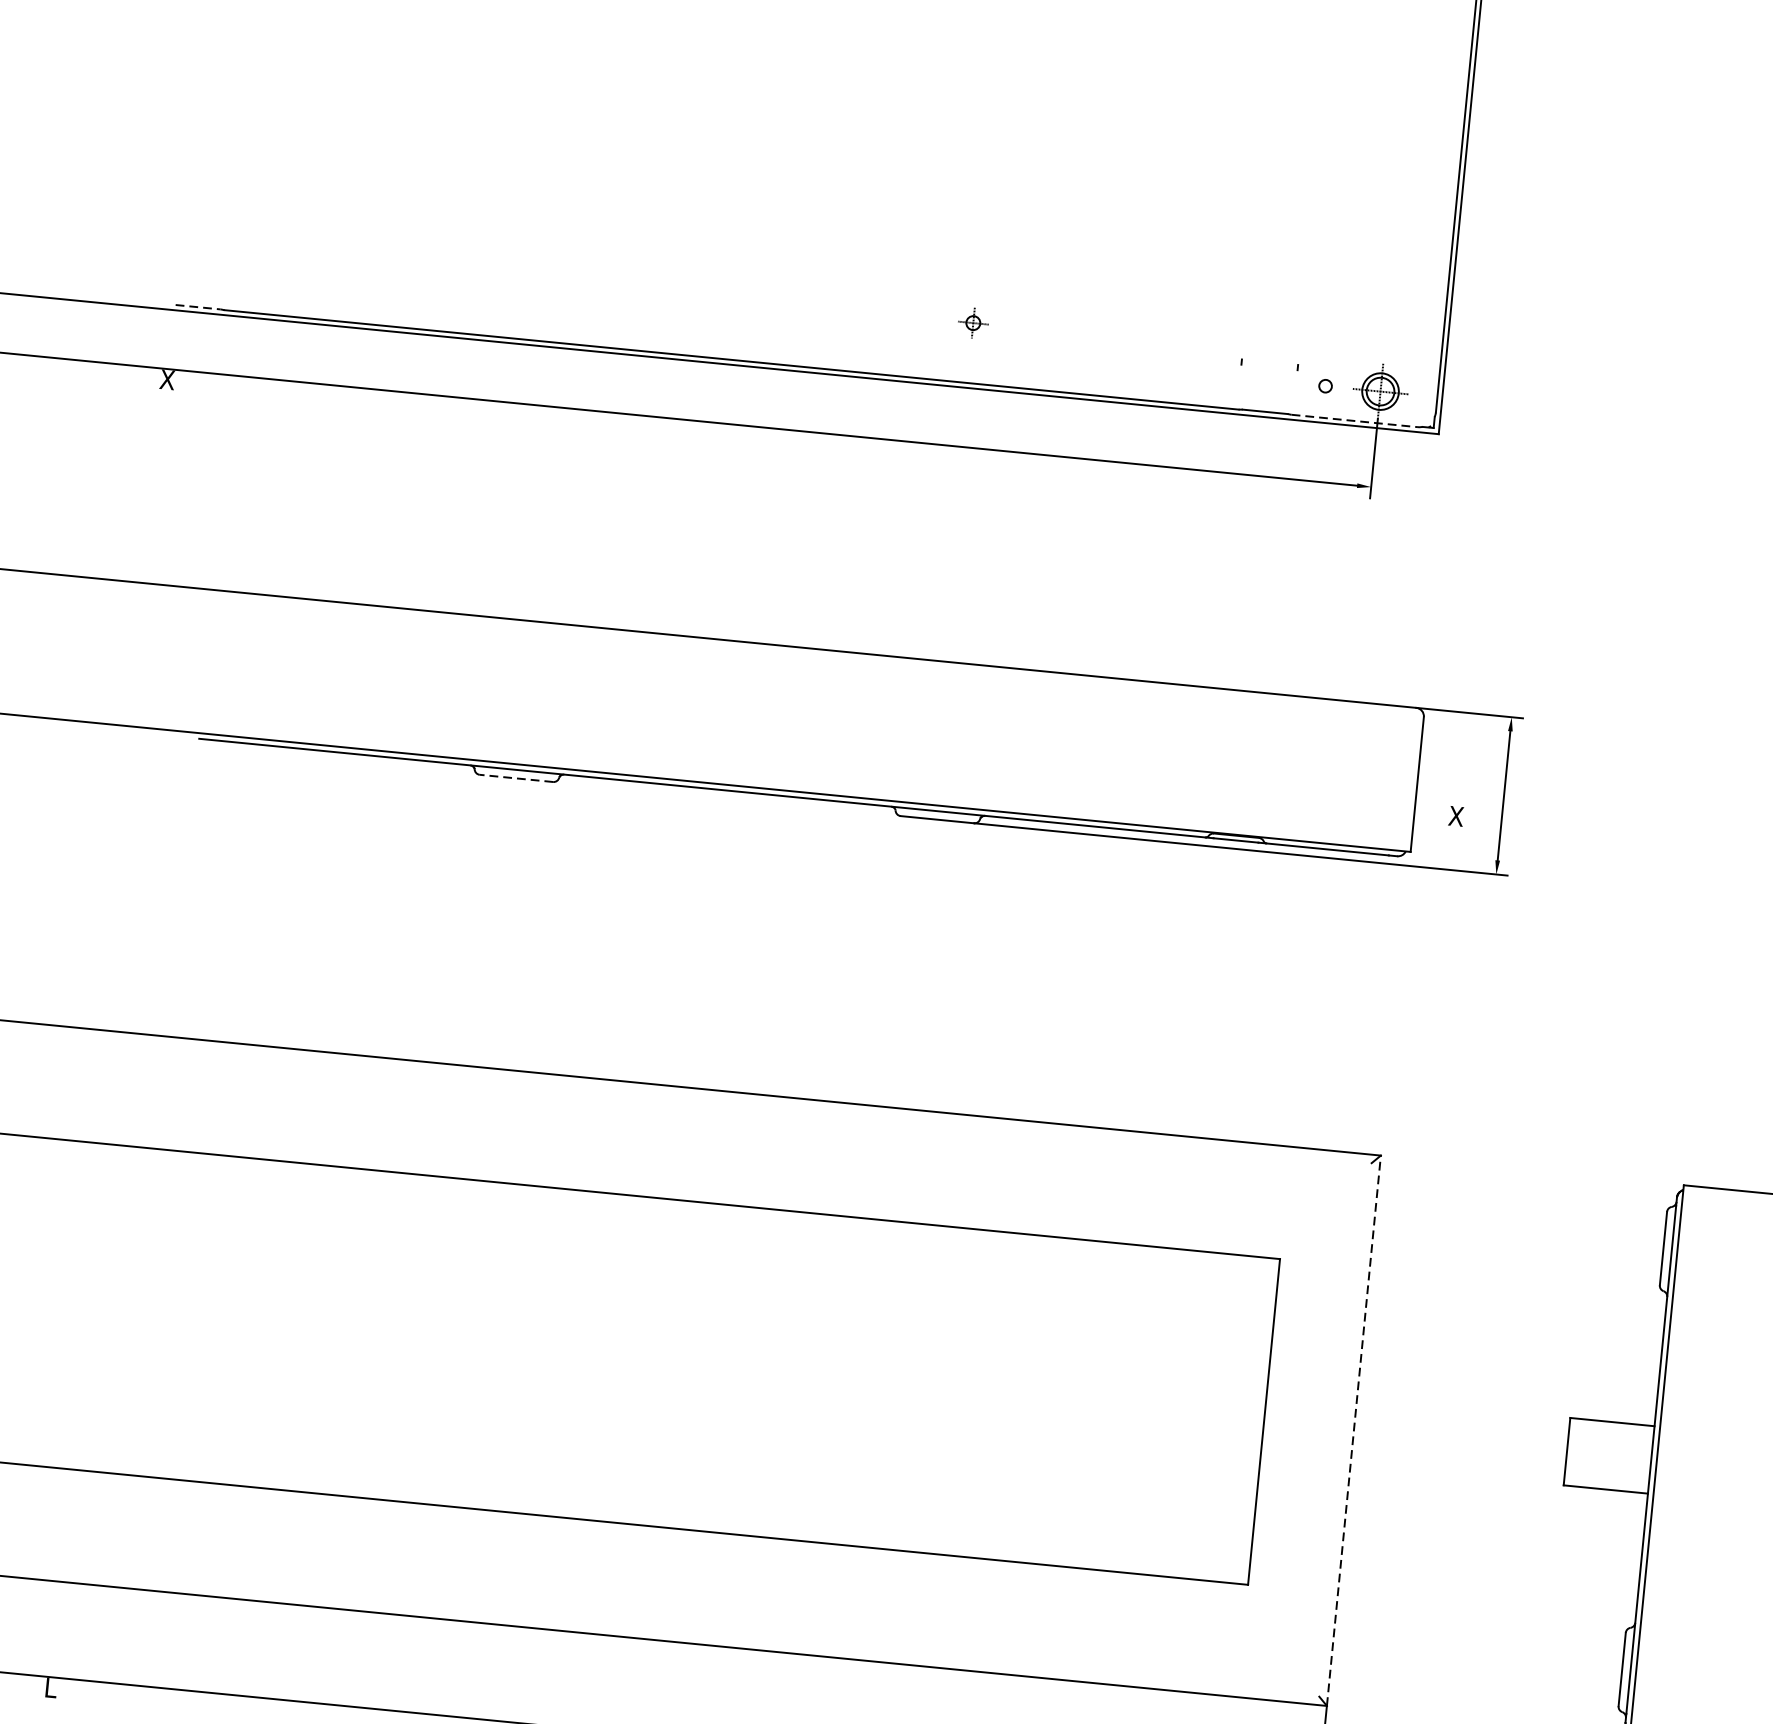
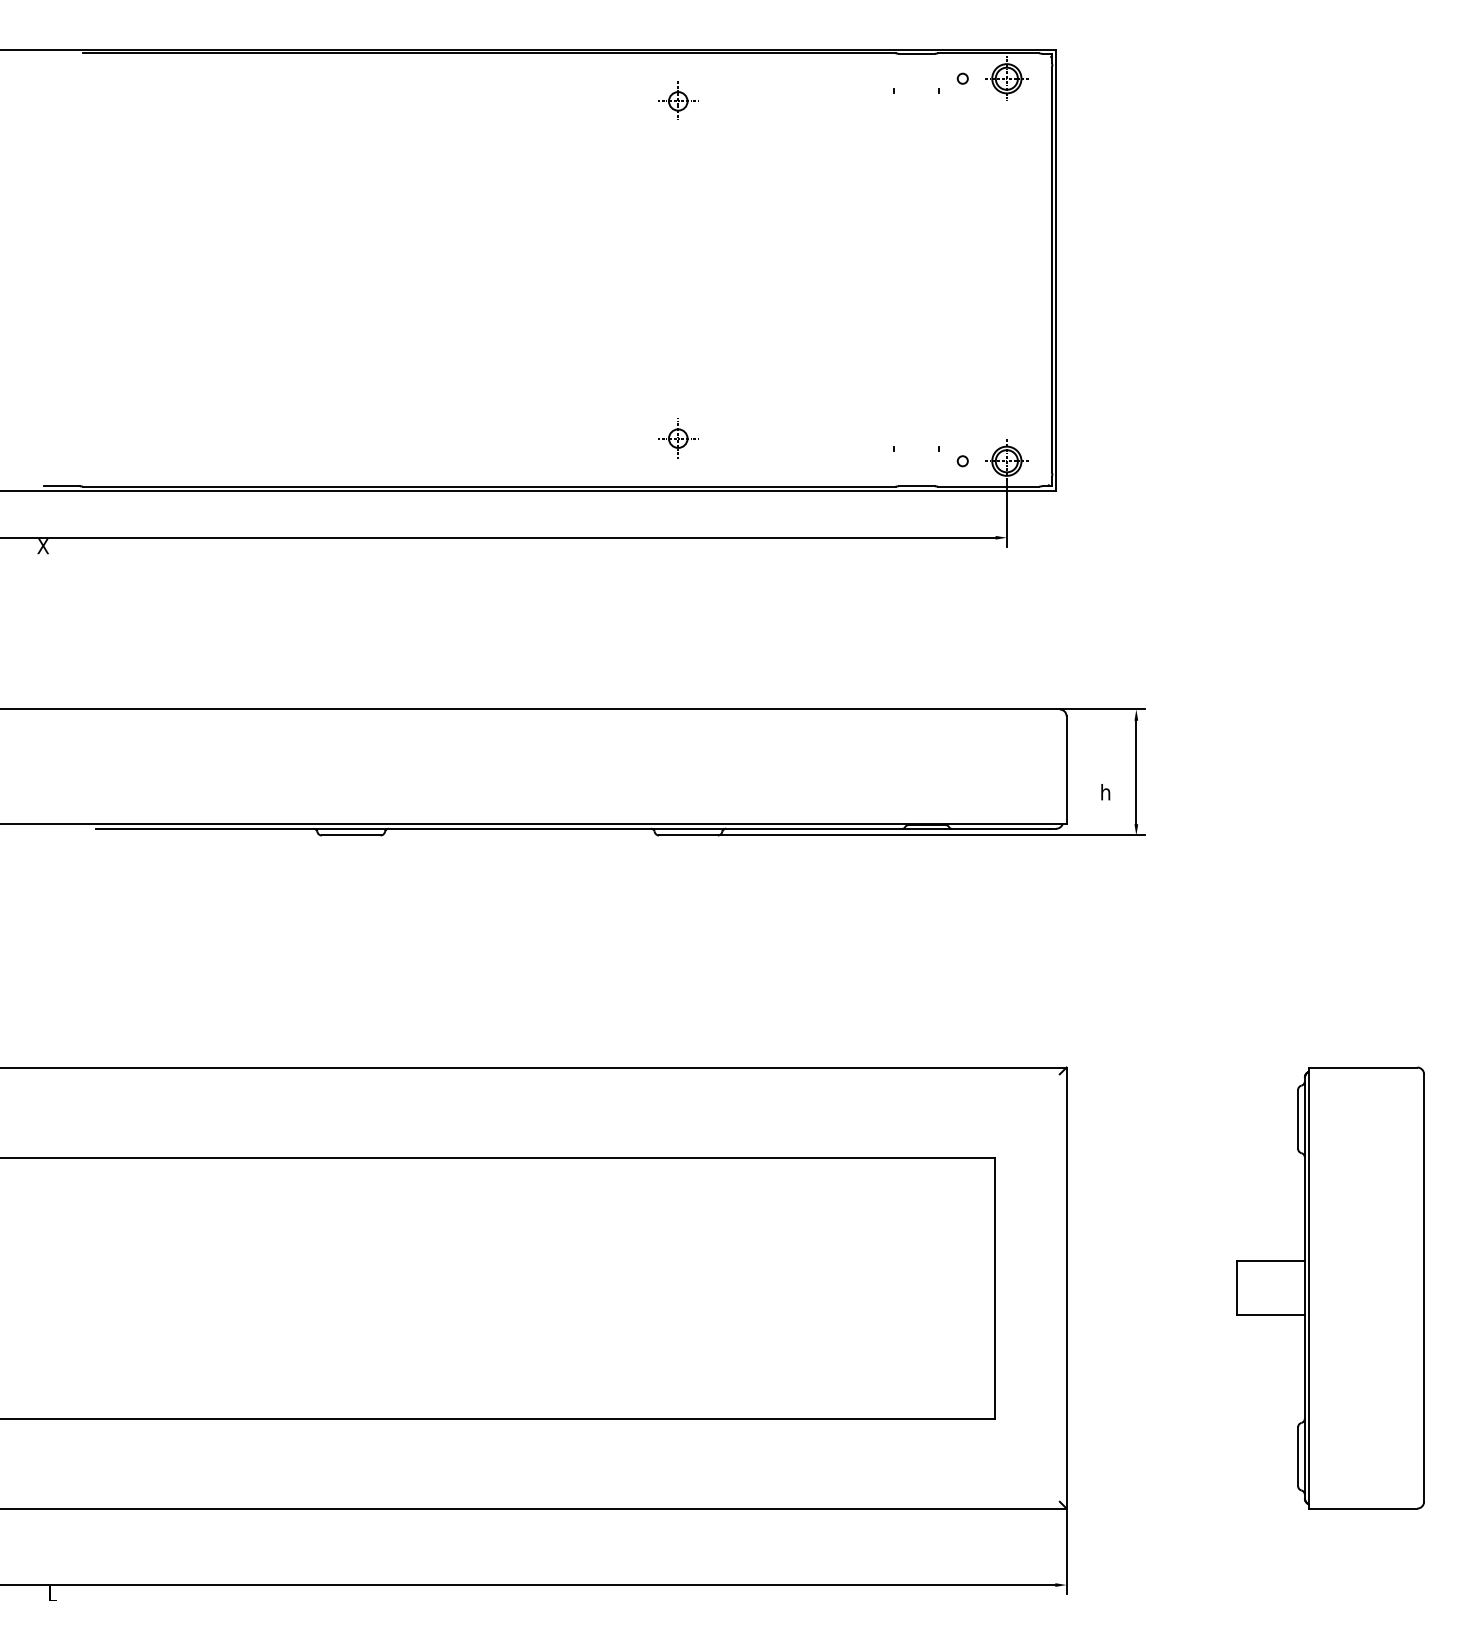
line: (197, 307) -> (61, 486), dashed -> solid
part: (973, 323) -> (678, 438), size x1.67
line: (1354, 420) -> (988, 486), dashed -> solid
line: (515, 778) -> (350, 835), dashed -> solid
text: (1459, 816) -> (1102, 792), X -> h
line: (1353, 1430) -> (1066, 1287), dashed -> solid

